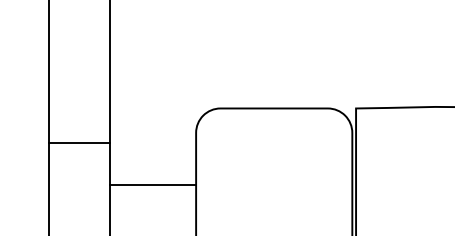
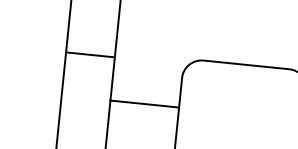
line: (79, 142) -> (90, 54), moved
line: (153, 184) -> (145, 103), moved

